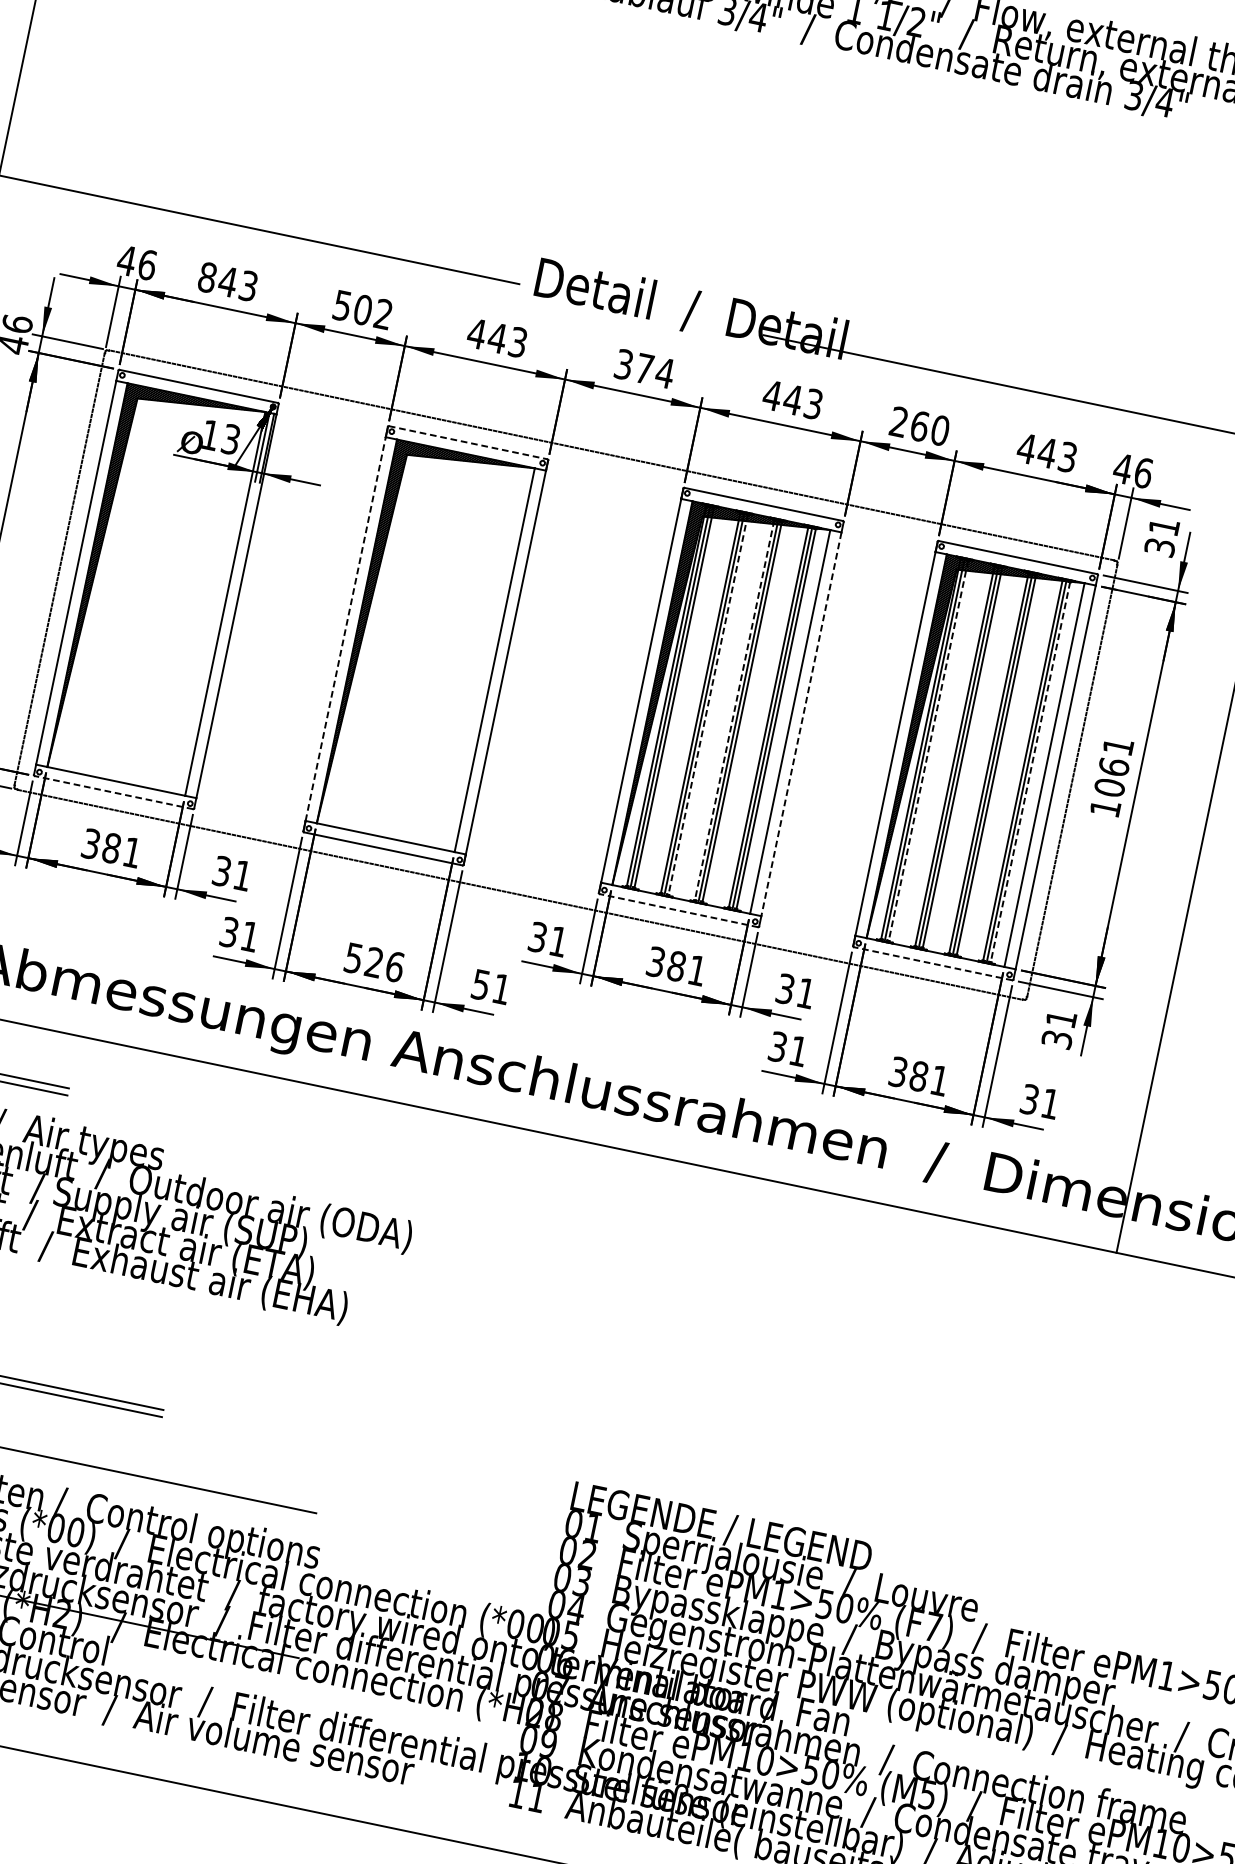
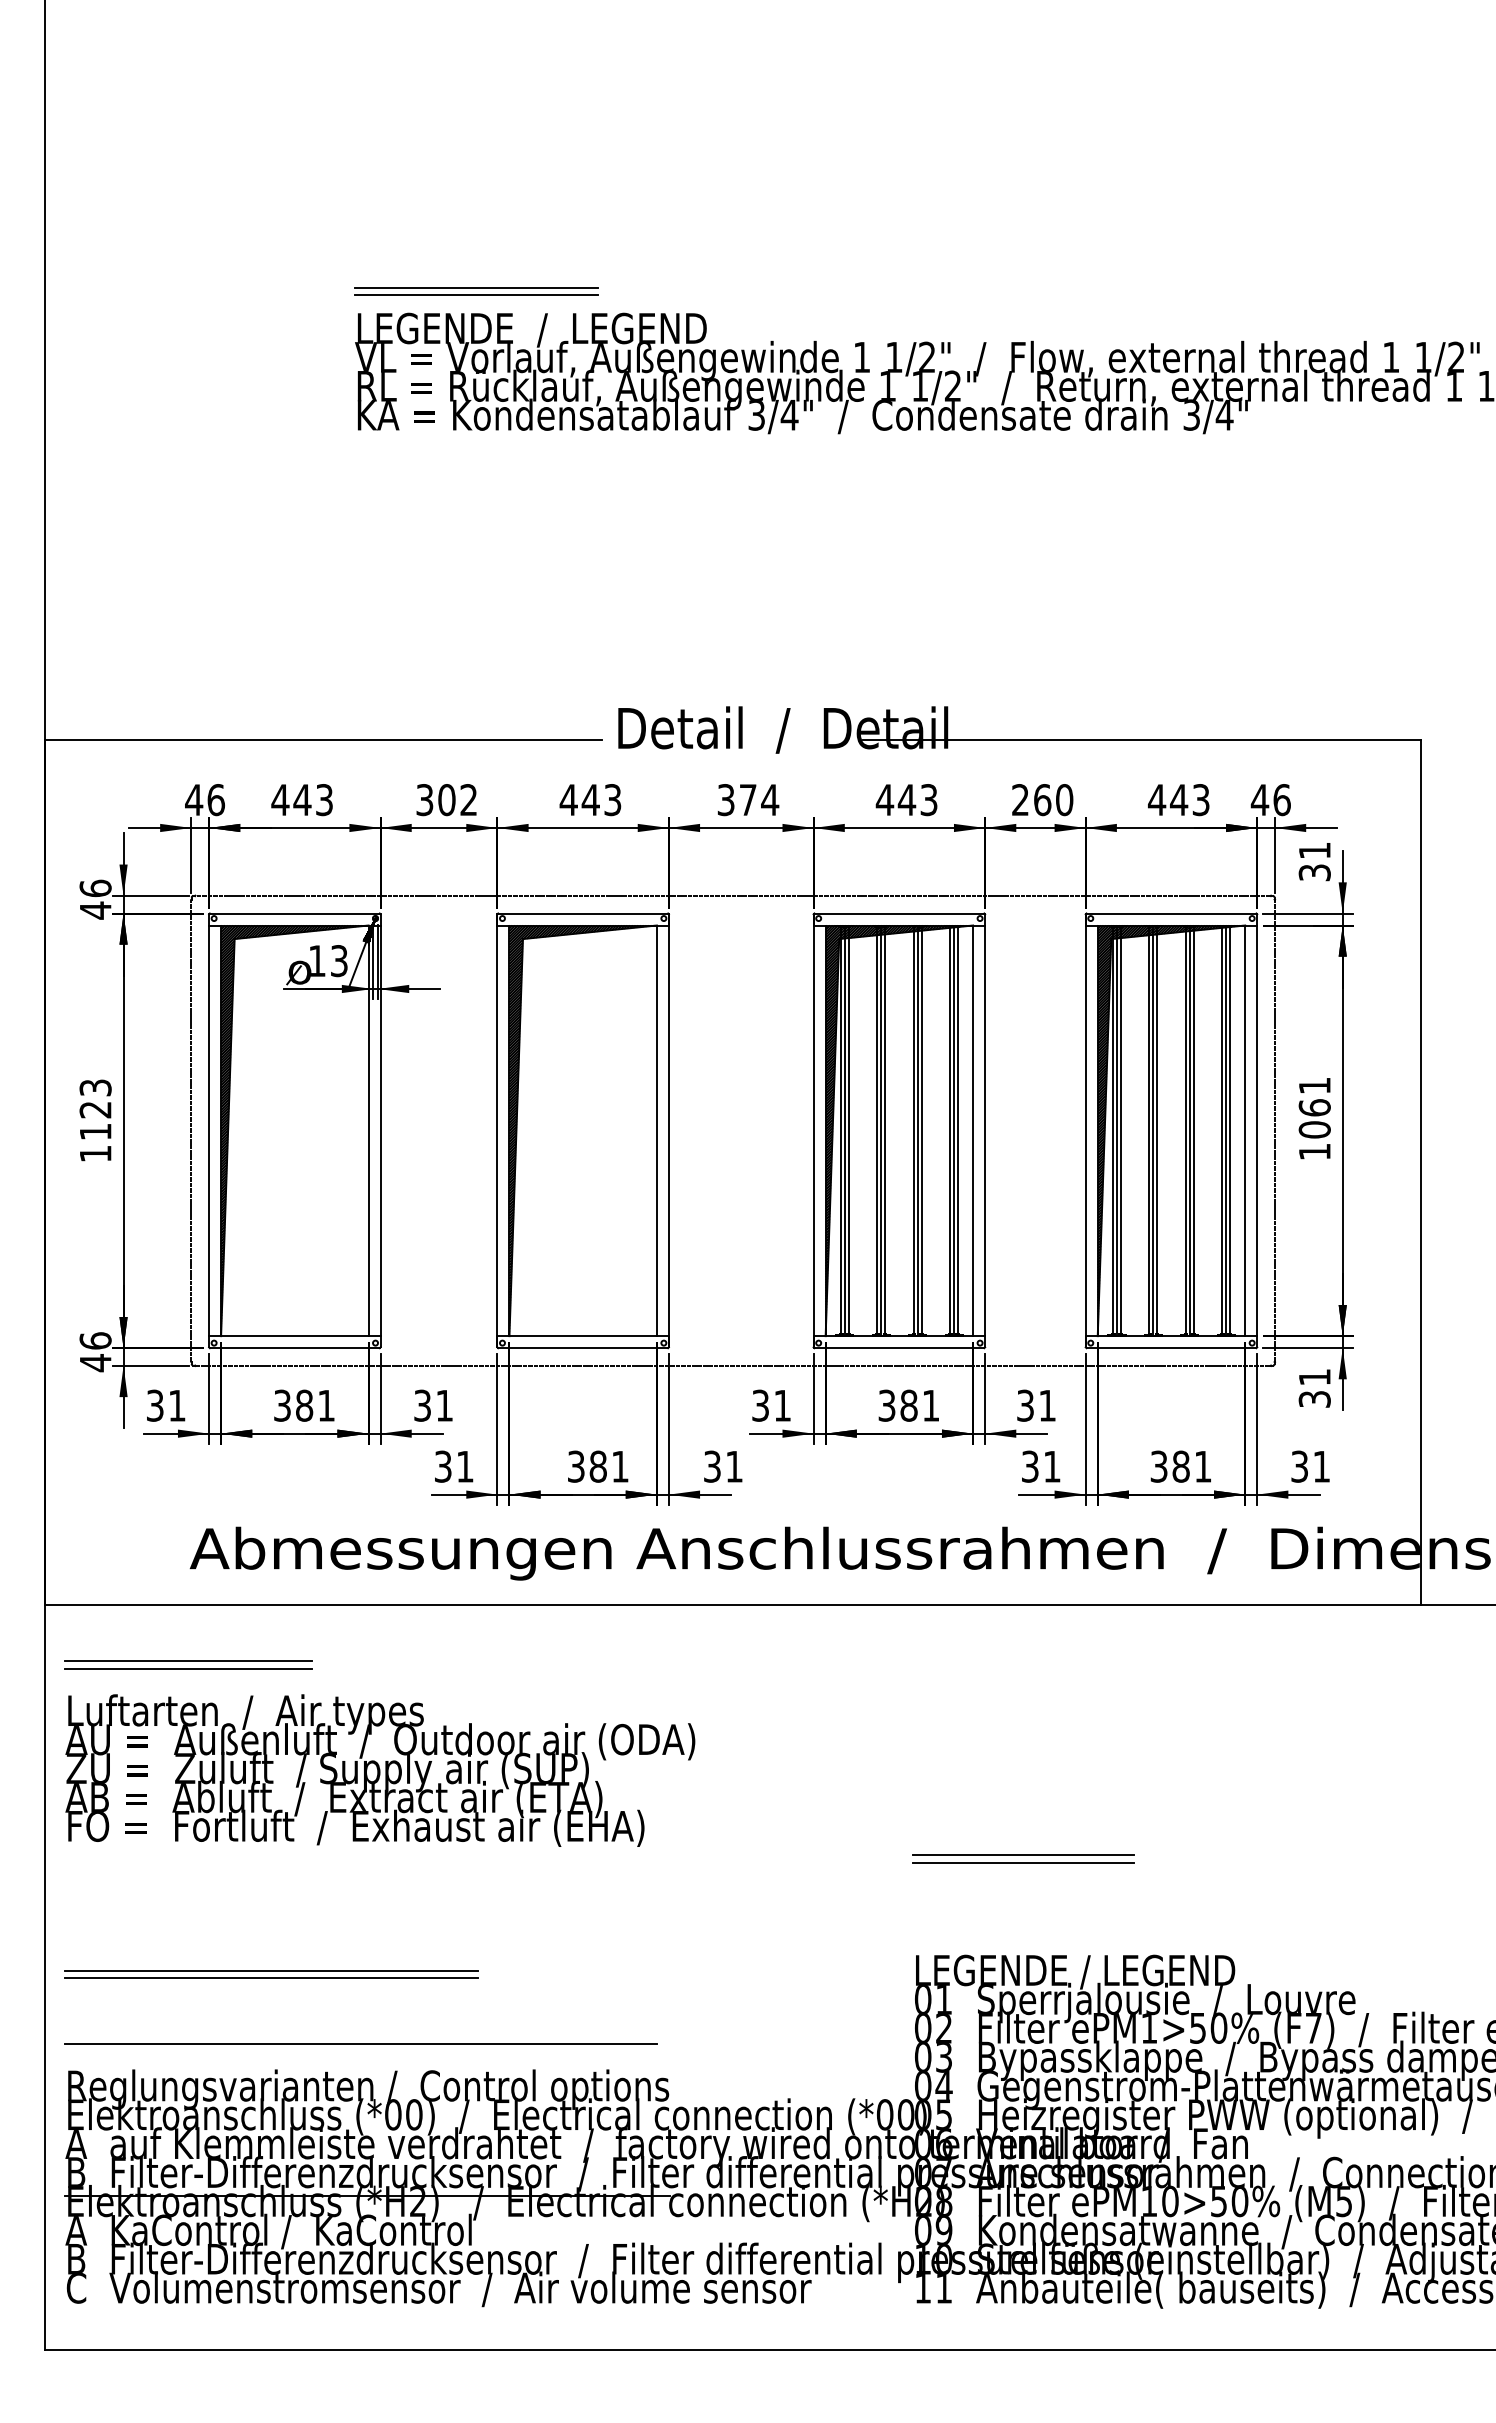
text: (207, 278) -> (280, 800), 843 -> 443
text: (343, 305) -> (425, 799), 502 -> 302
line: (468, 442) -> (583, 913), dashed -> solid
line: (345, 628) -> (497, 1130), dashed -> solid
line: (708, 705) -> (885, 1131), dashed -> solid
line: (734, 710) -> (913, 1131), dashed -> solid
line: (801, 724) -> (985, 1131), dashed -> solid
line: (928, 751) -> (1121, 1131), dashed -> solid
line: (1030, 772) -> (1230, 1131), dashed -> solid
line: (113, 792) -> (294, 1348), dashed -> solid
line: (678, 910) -> (899, 1348), dashed -> solid
text: (374, 962) -> (598, 1466), 526 -> 381
line: (933, 964) -> (1171, 1348), dashed -> solid
text: (481, 984) -> (712, 1466), 51 -> 31
line: (695, 1408) -> (1023, 1855), added
line: (694, 1415) -> (1023, 1862), added

